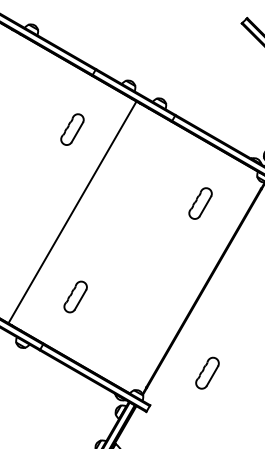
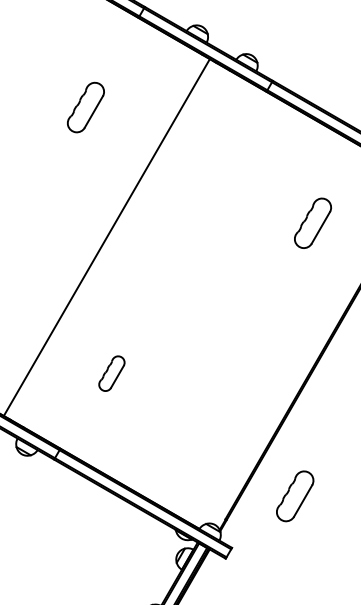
part: (72, 129) -> (85, 107), moved
part: (75, 296) -> (111, 372), size x0.7
part: (207, 372) -> (295, 495), moved

